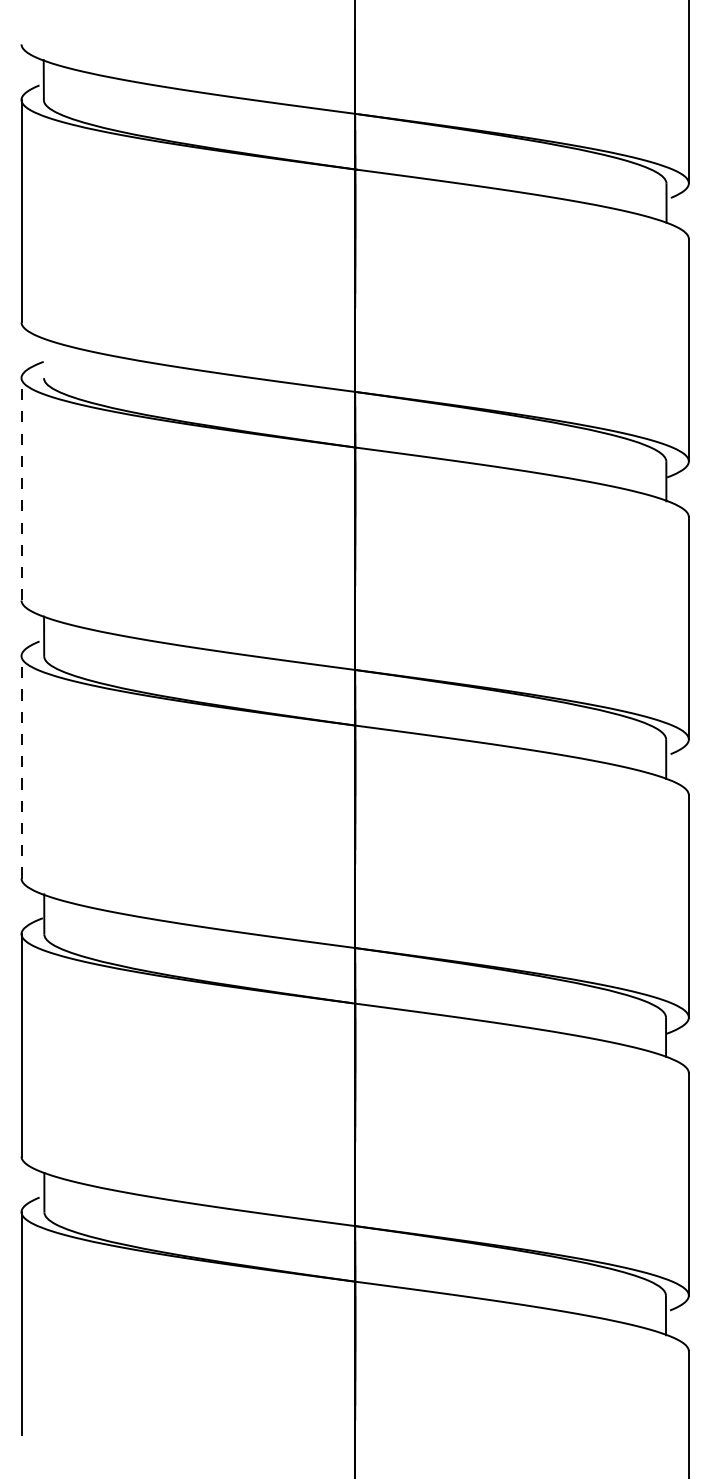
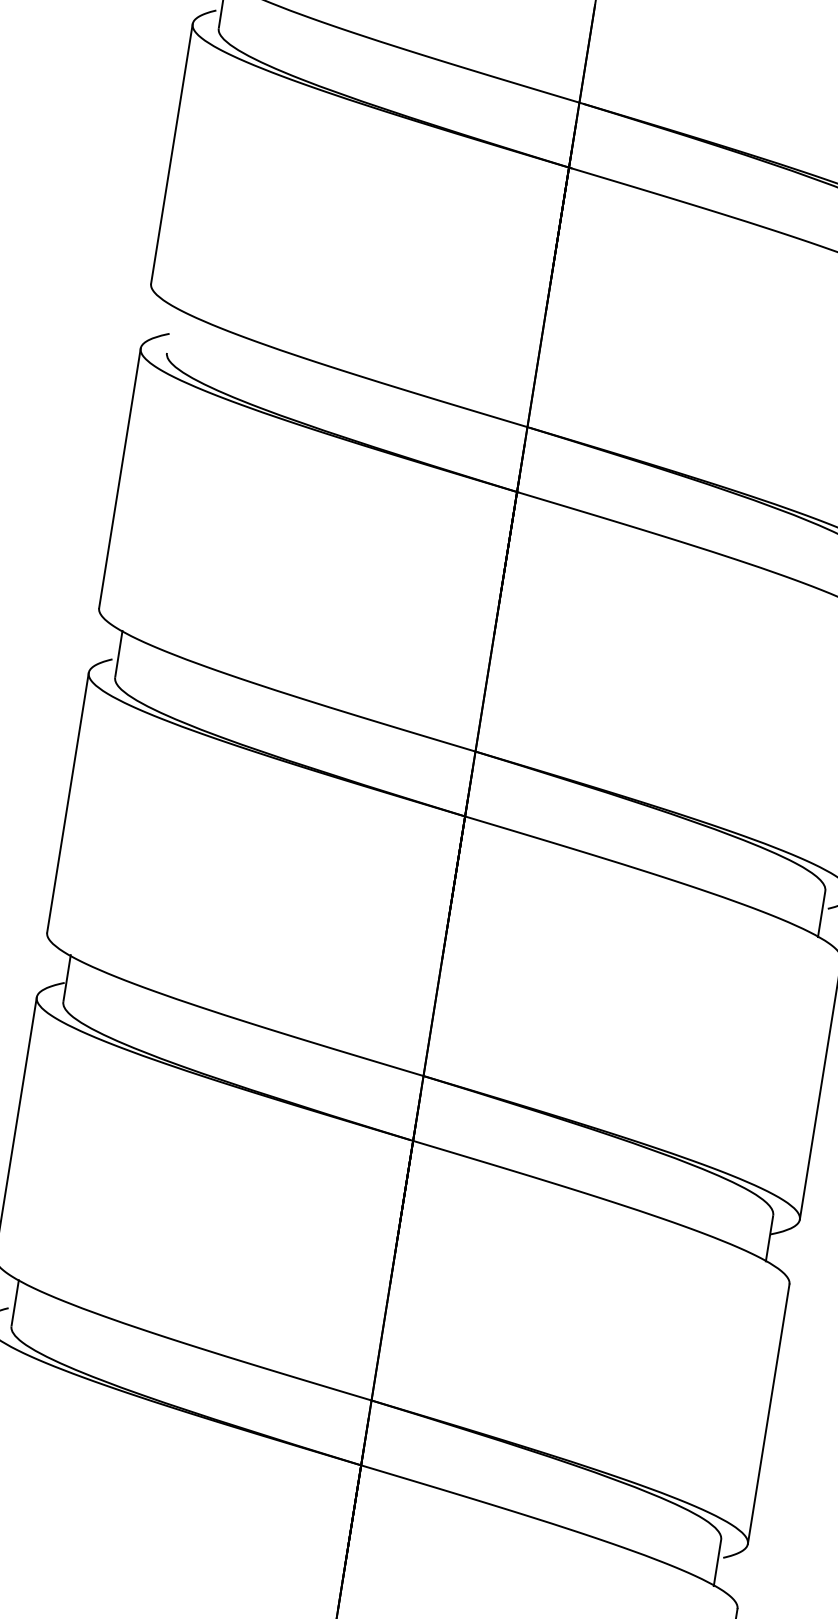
line: (21, 488) -> (120, 477), dashed -> solid
line: (21, 766) -> (68, 801), dashed -> solid

